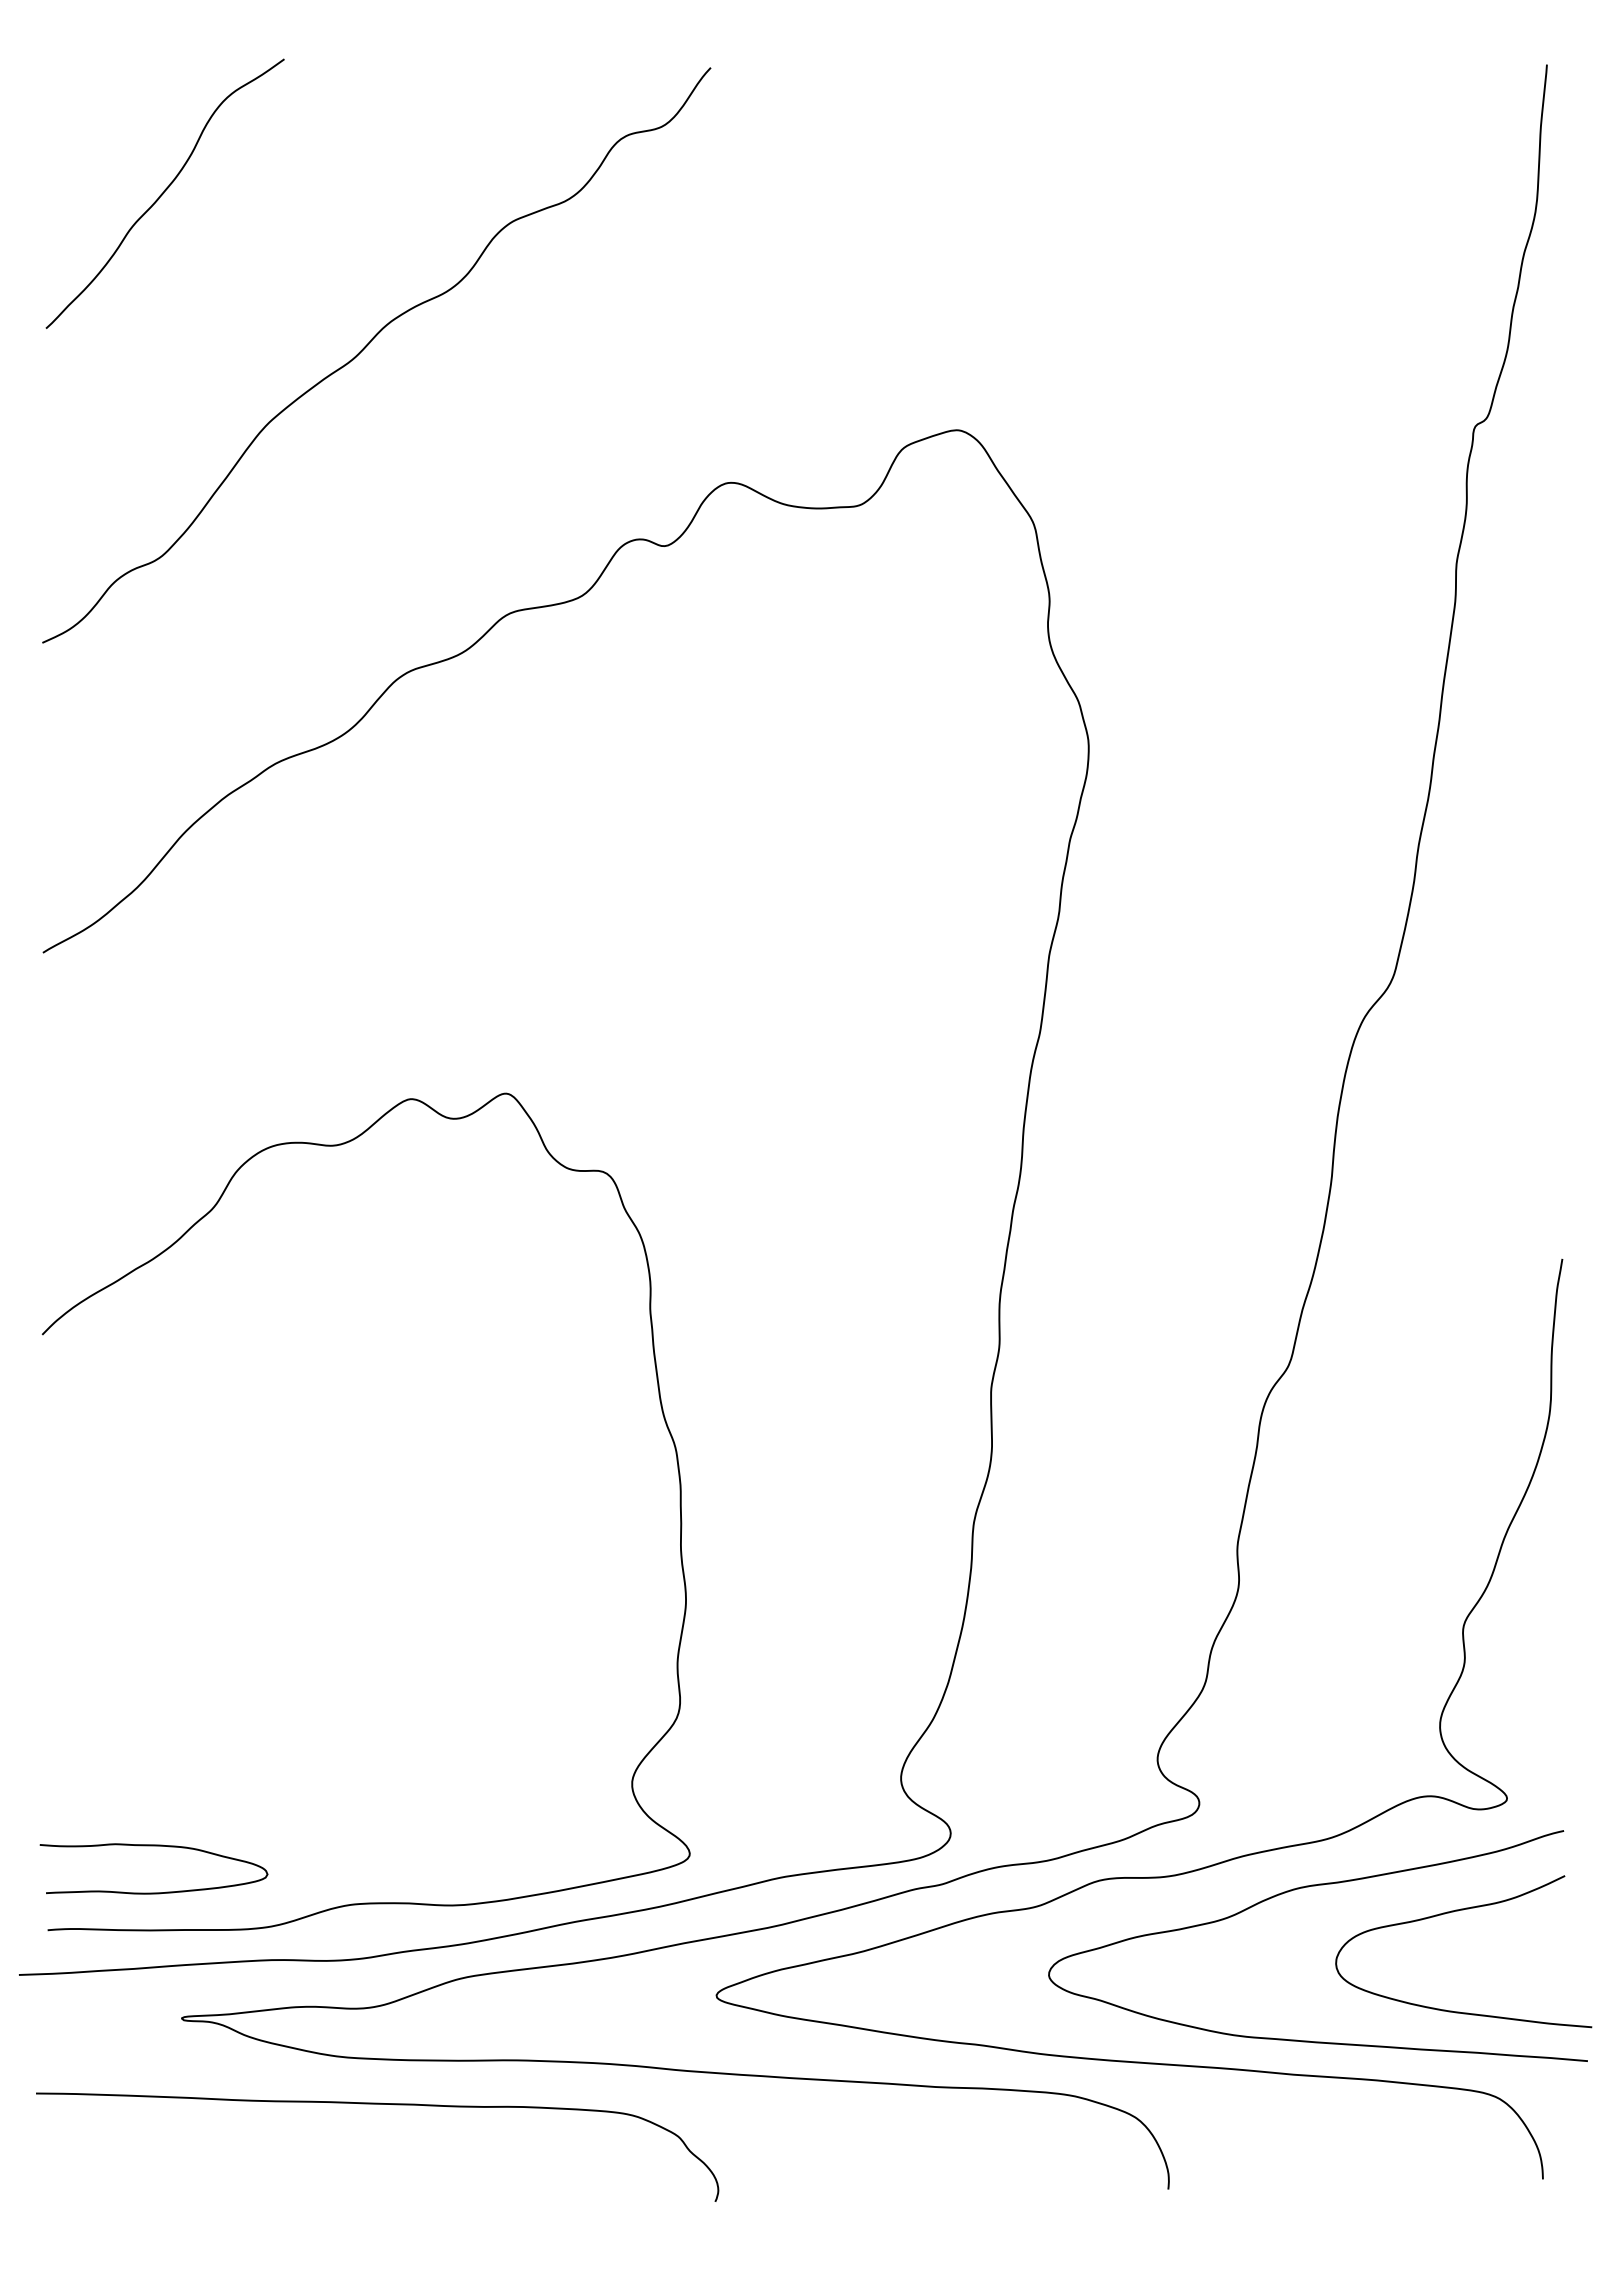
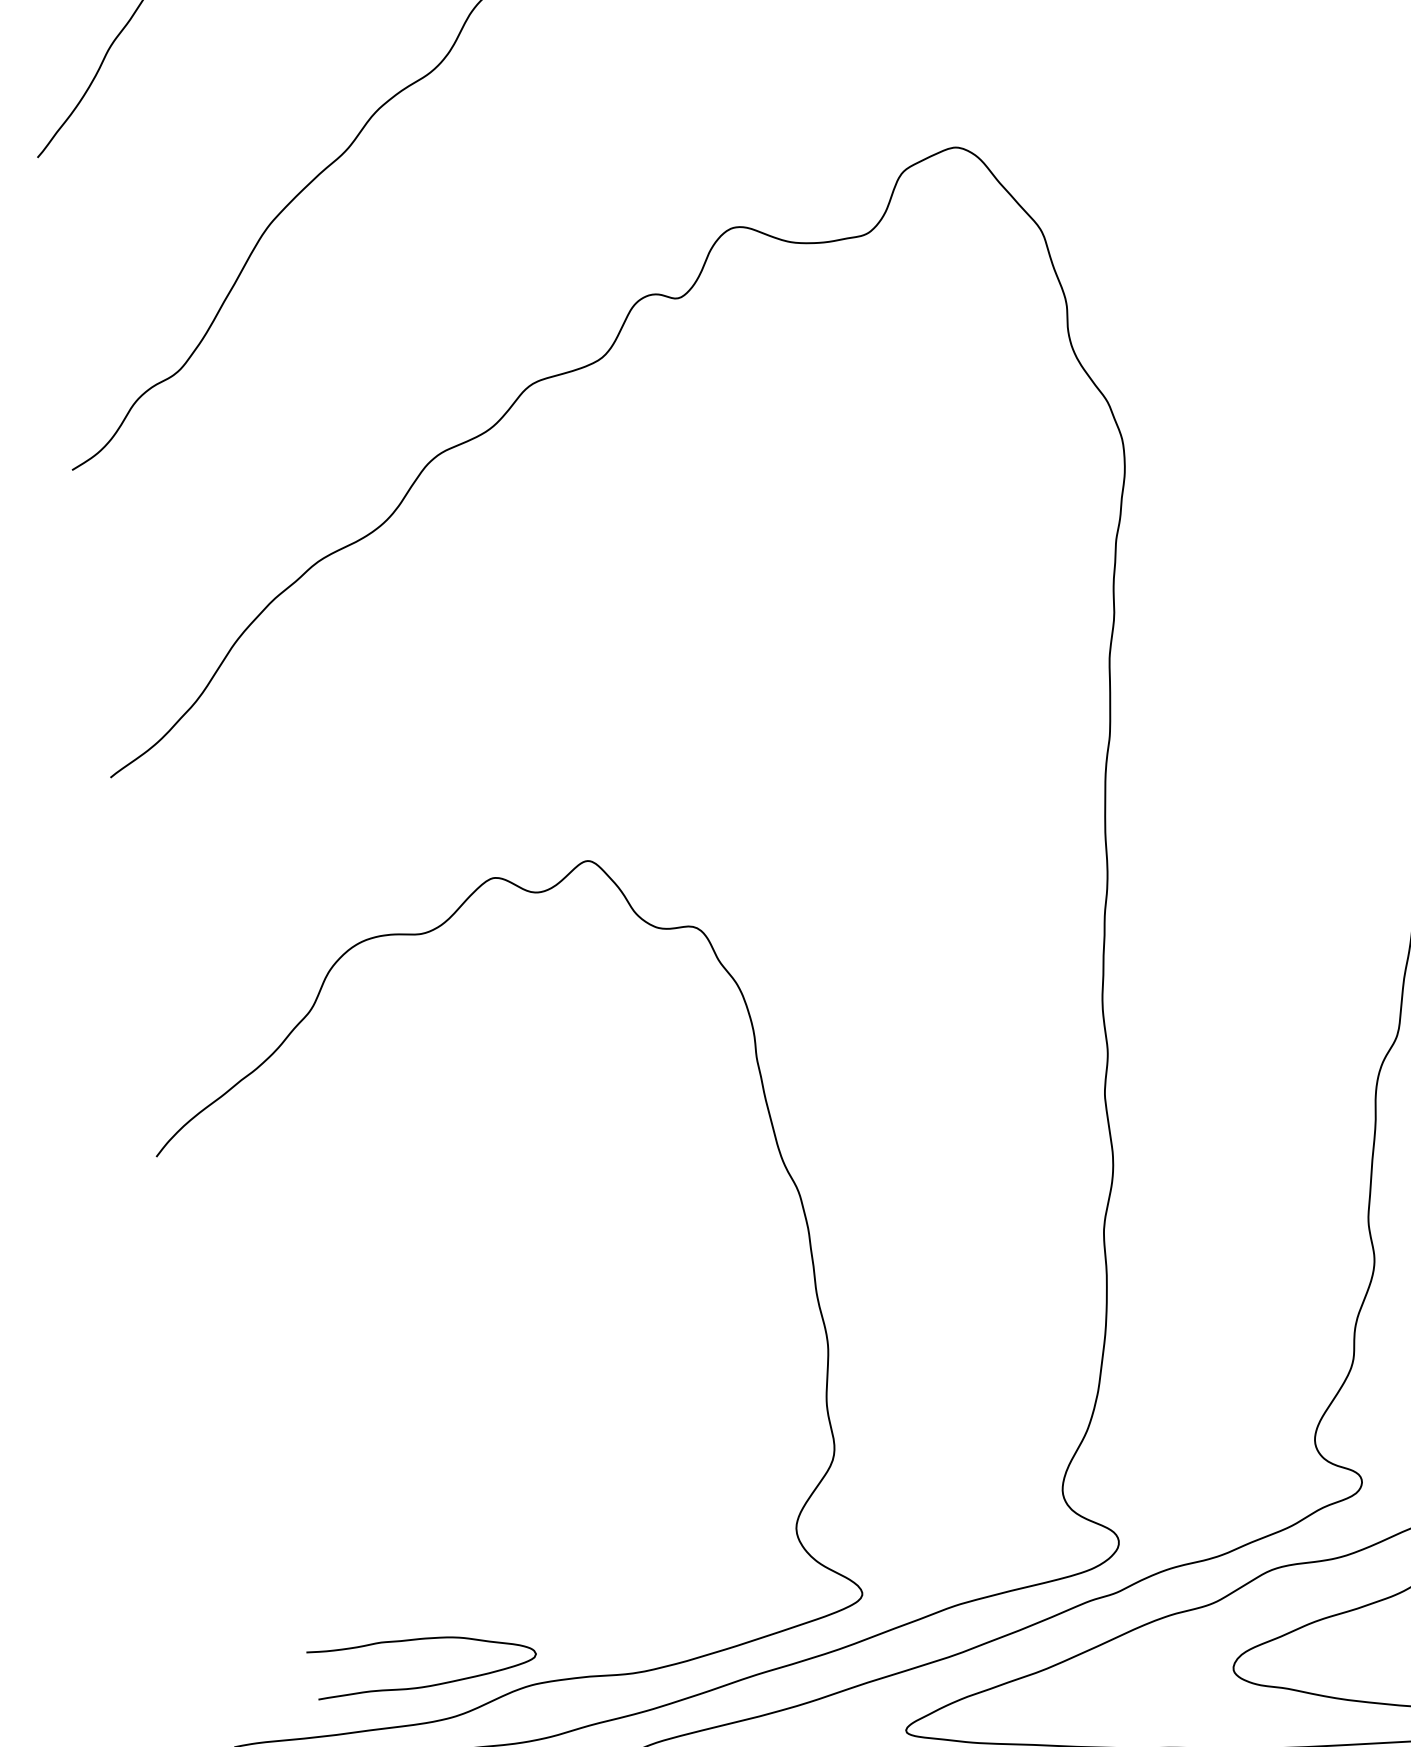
curve: (153, 1846) -> (419, 1640), moved

